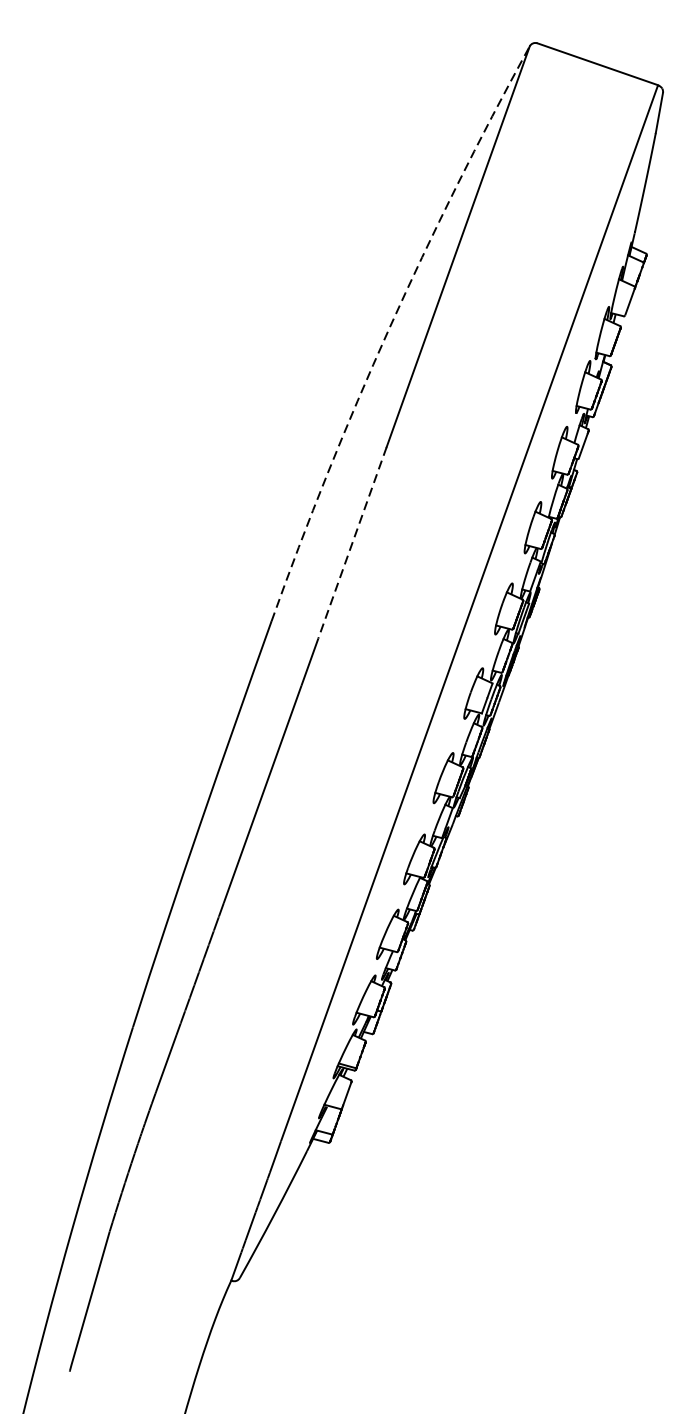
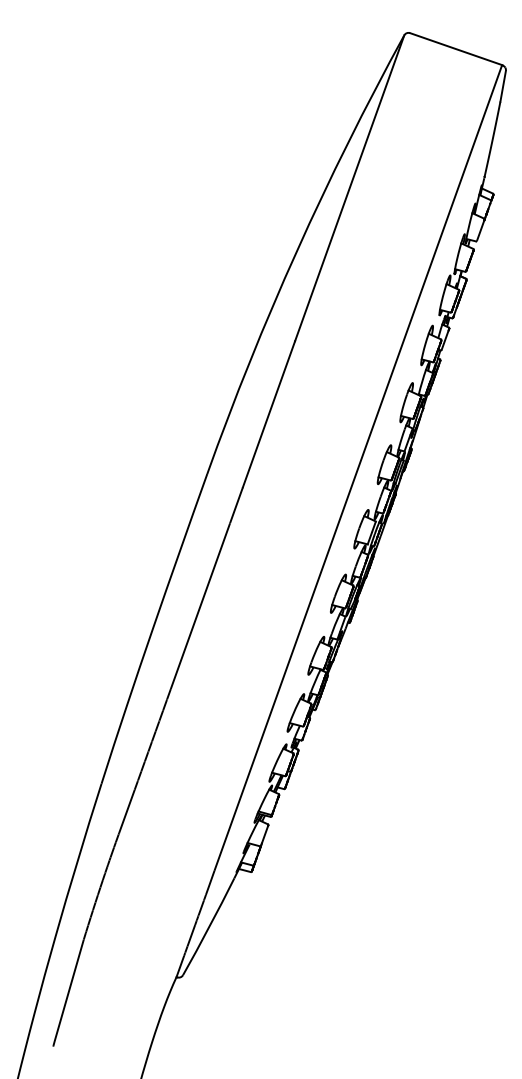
arc: (389, 329) -> (297, 251), dashed -> solid
line: (353, 543) -> (269, 414), dashed -> solid

